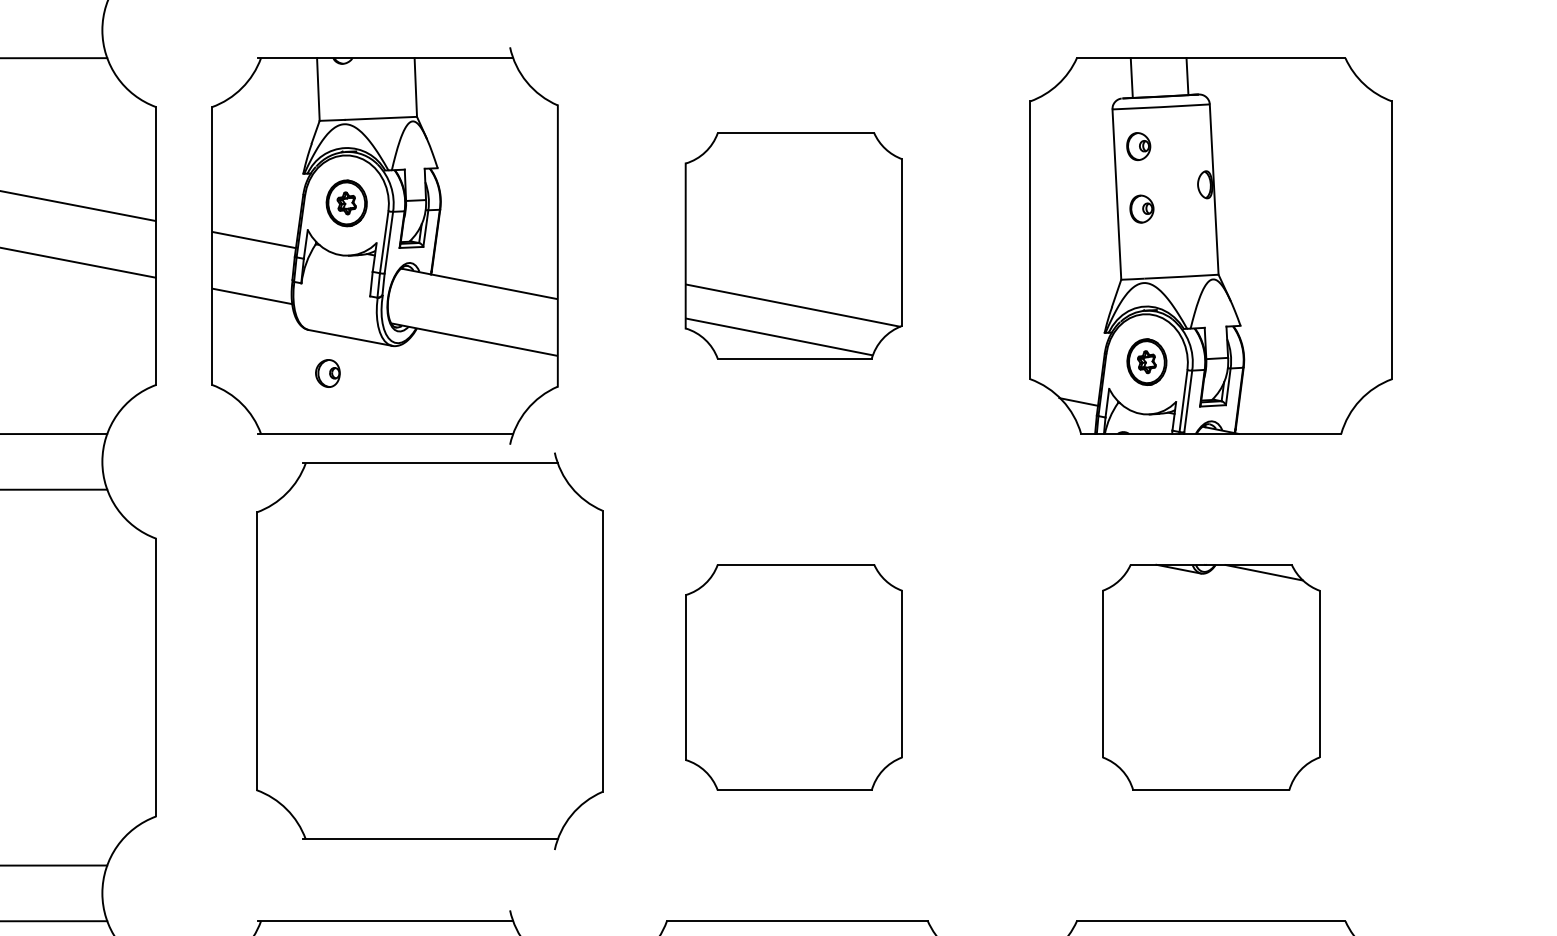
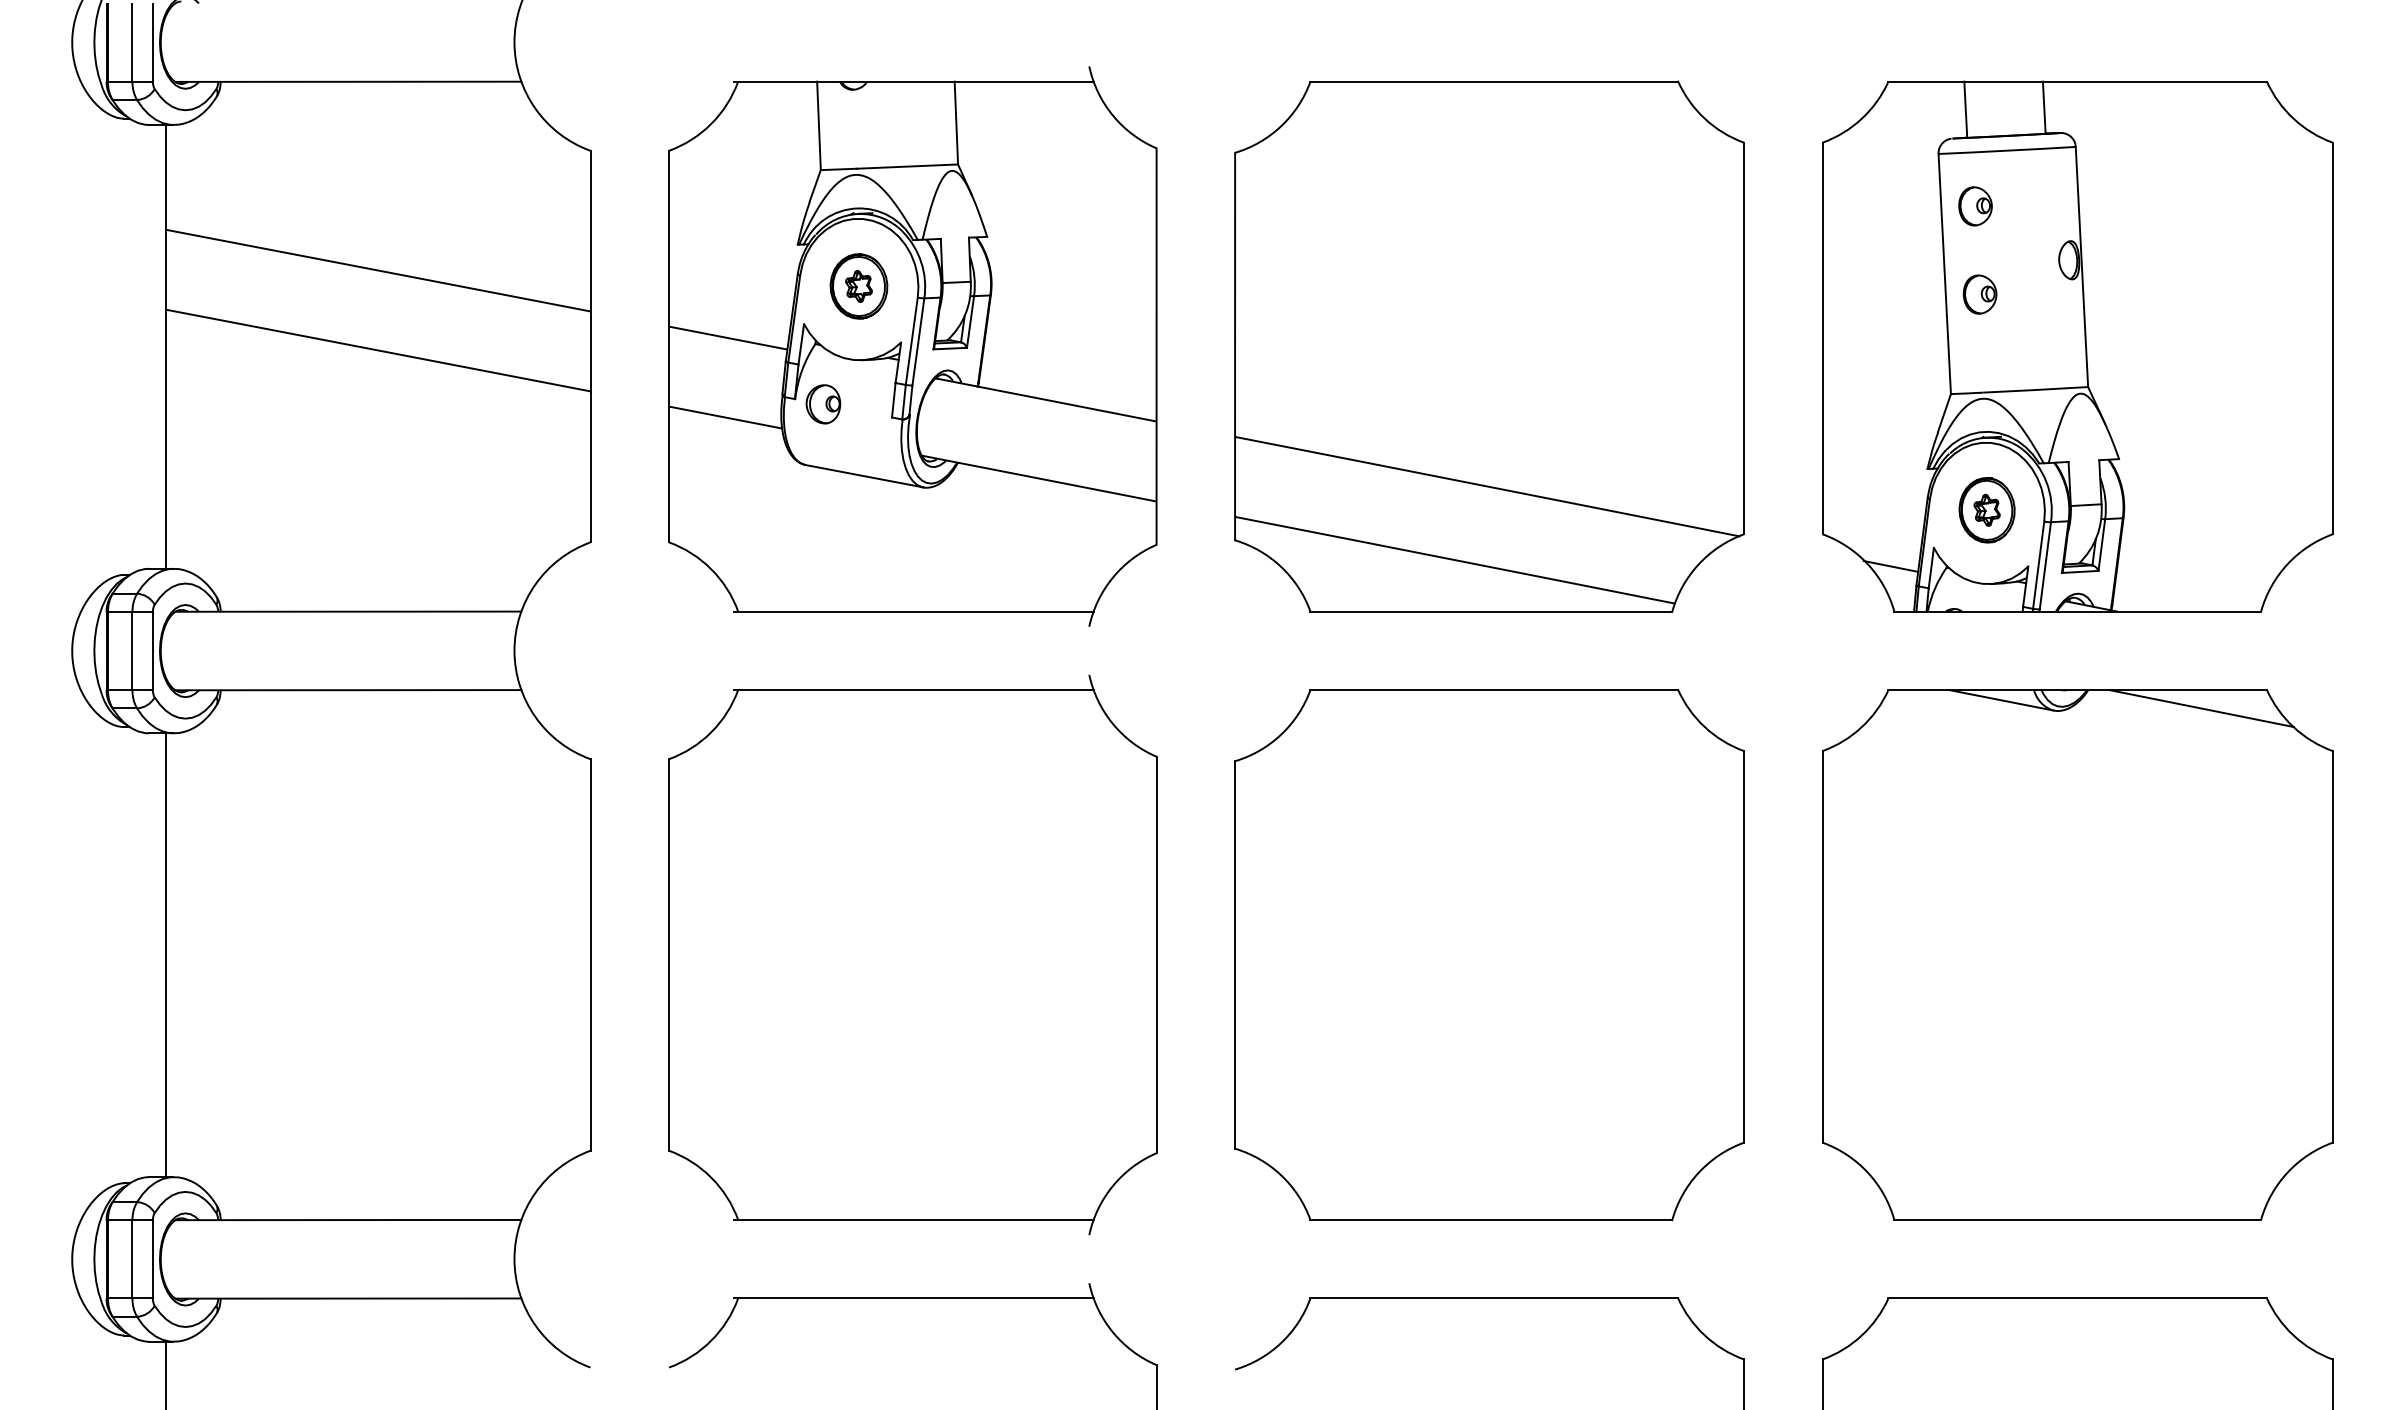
part: (793, 245) -> (1489, 346), size x1.67
part: (327, 373) -> (823, 404), moved
part: (429, 650) -> (912, 954), moved
part: (793, 677) -> (1489, 954), size x1.67
part: (1211, 677) -> (2077, 954), size x1.67

